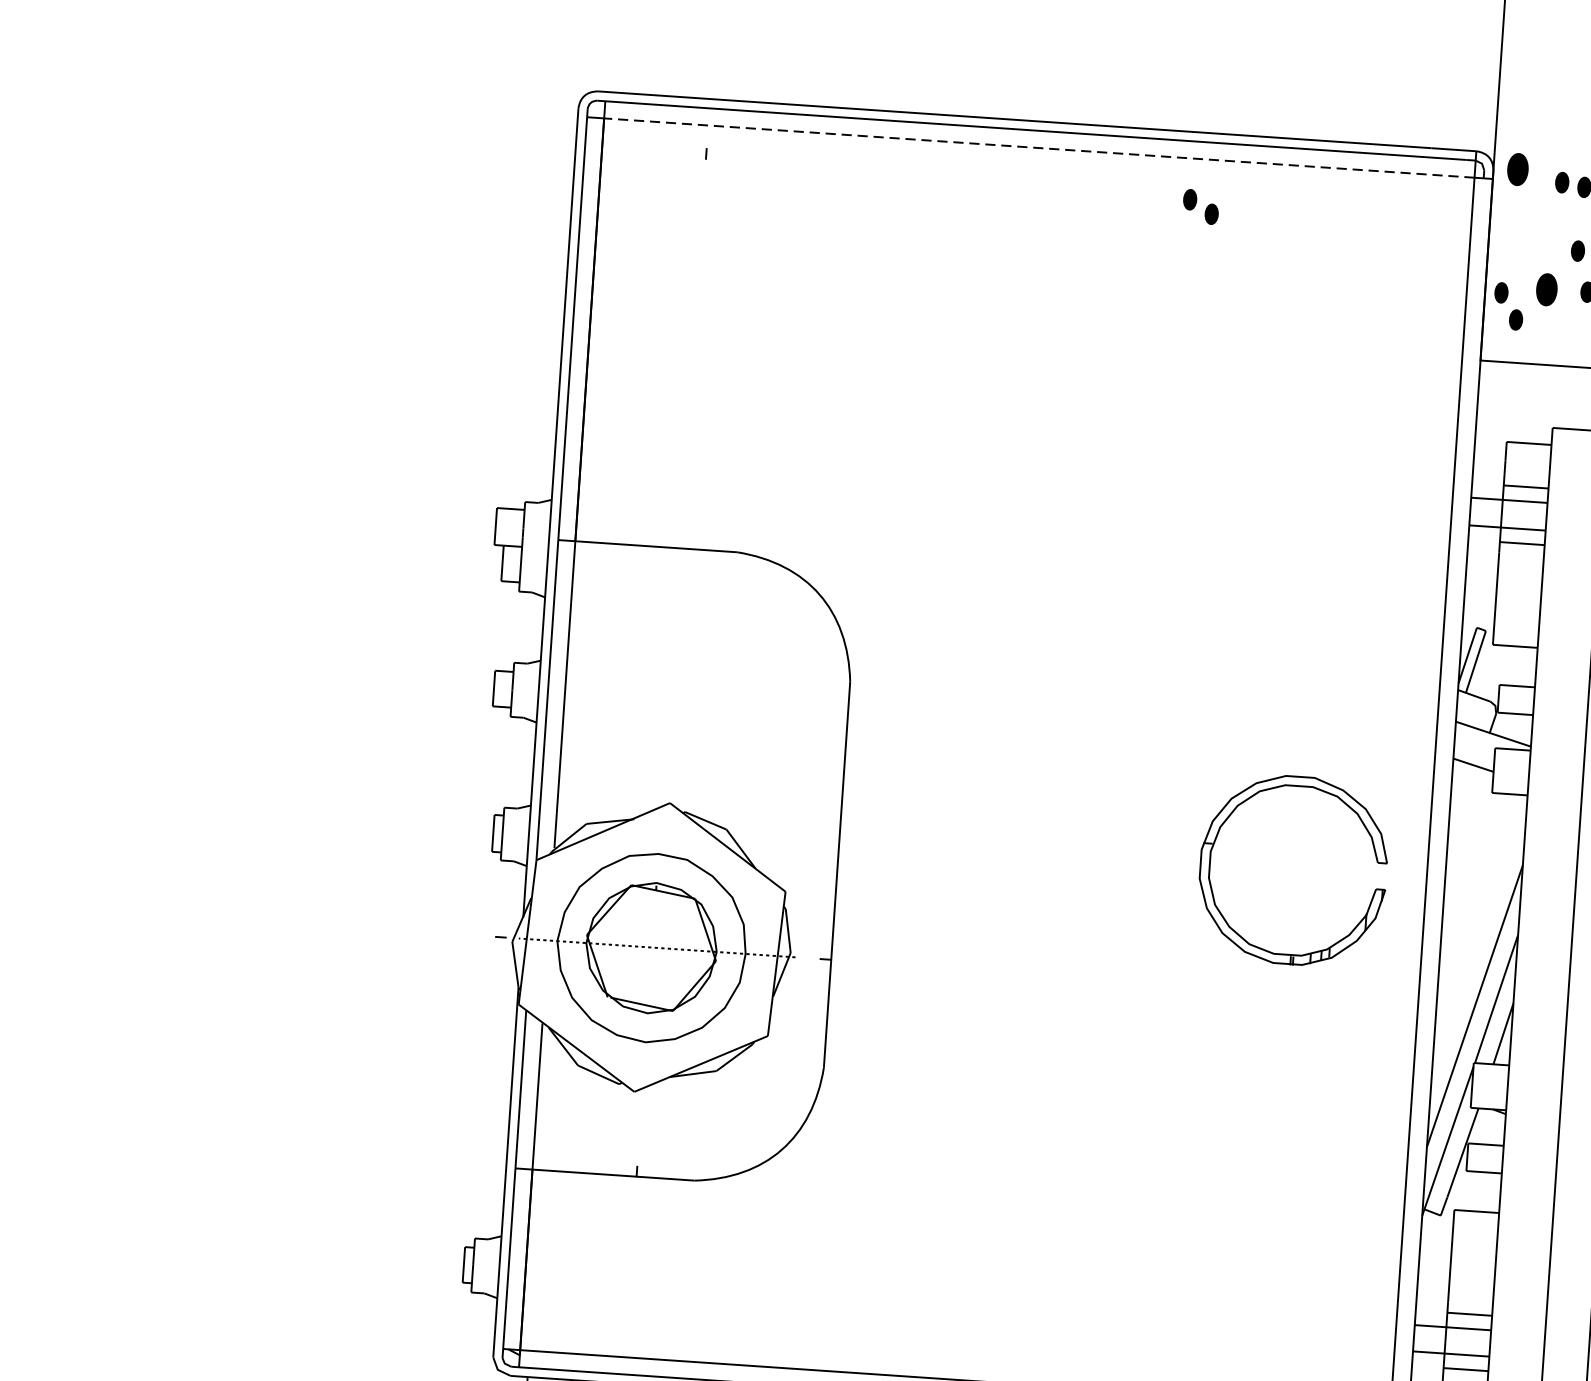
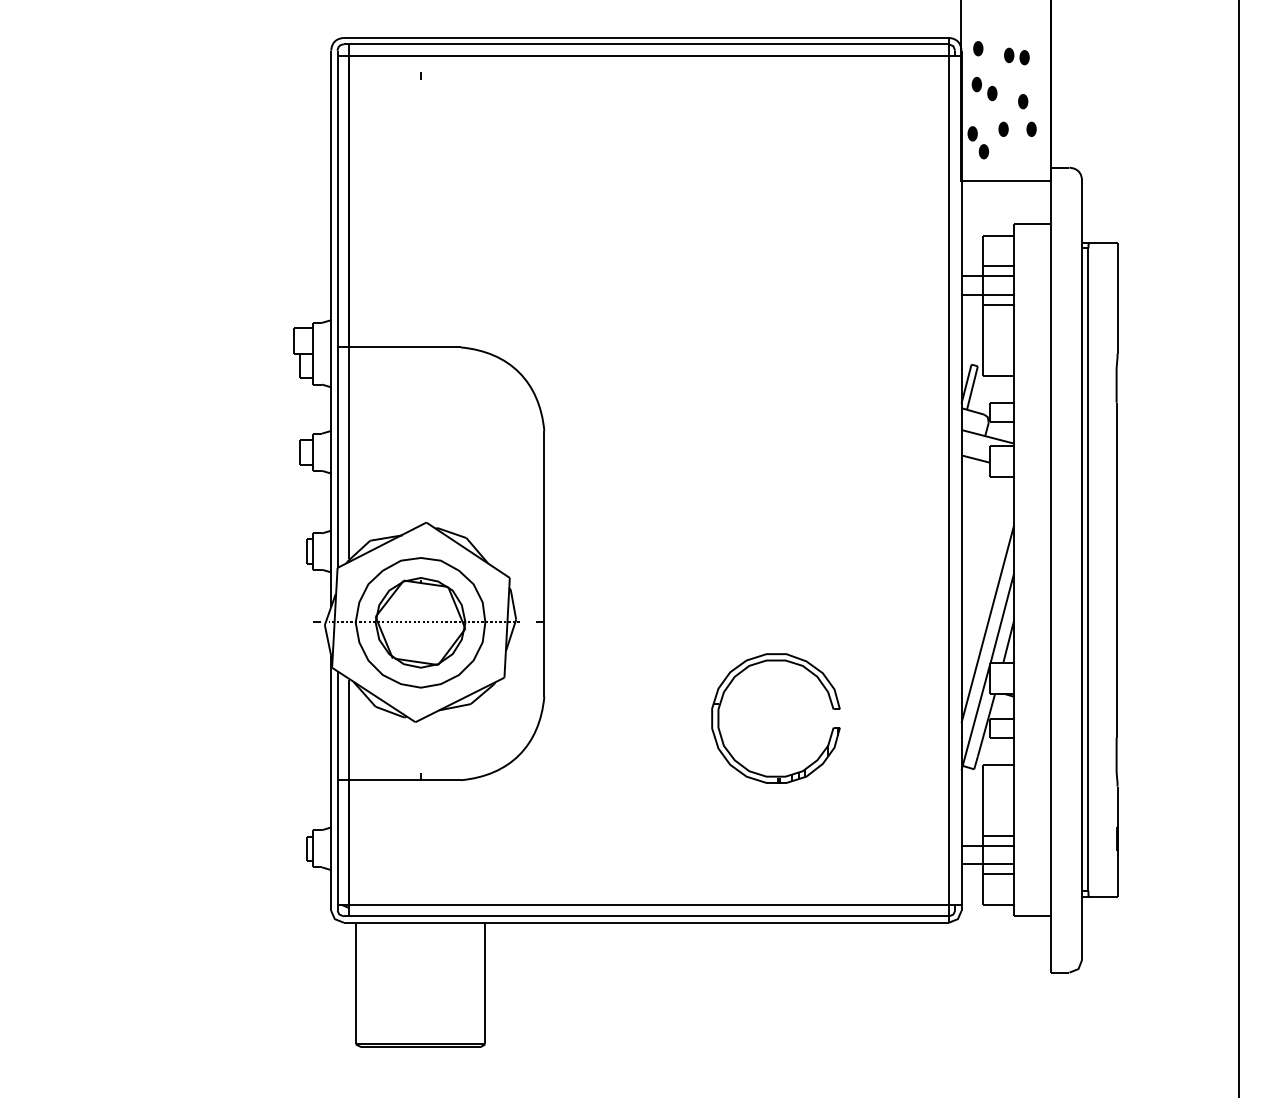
line: (1039, 148) -> (649, 56), dashed -> solid
part: (1518, 169) -> (978, 48), size x0.62
part: (1200, 207) -> (984, 89), moved
part: (1546, 288) -> (1003, 128), size x0.62
part: (1217, 838) -> (722, 700), moved

